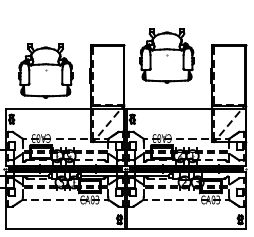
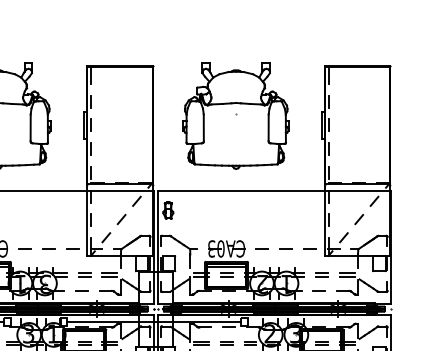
part: (166, 55) -> (235, 115), moved

